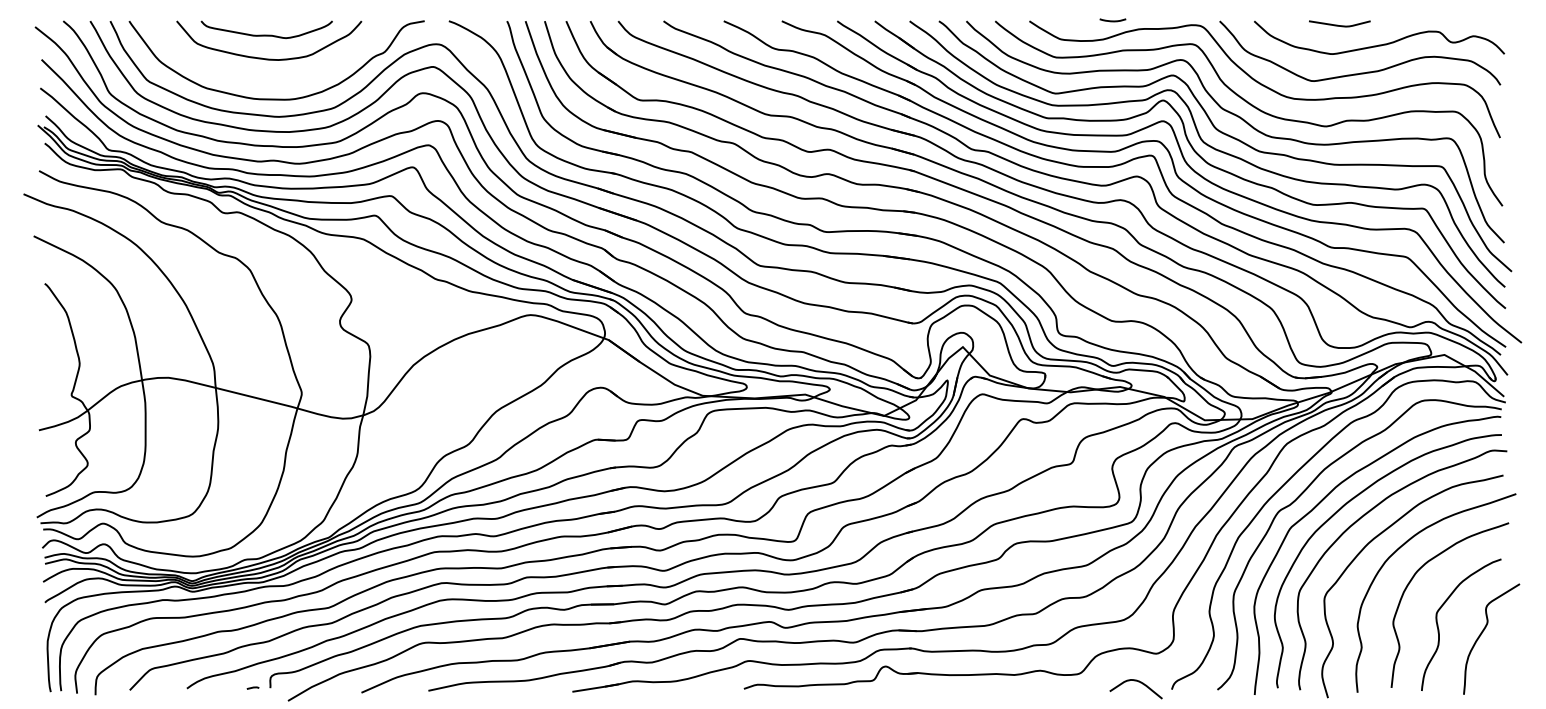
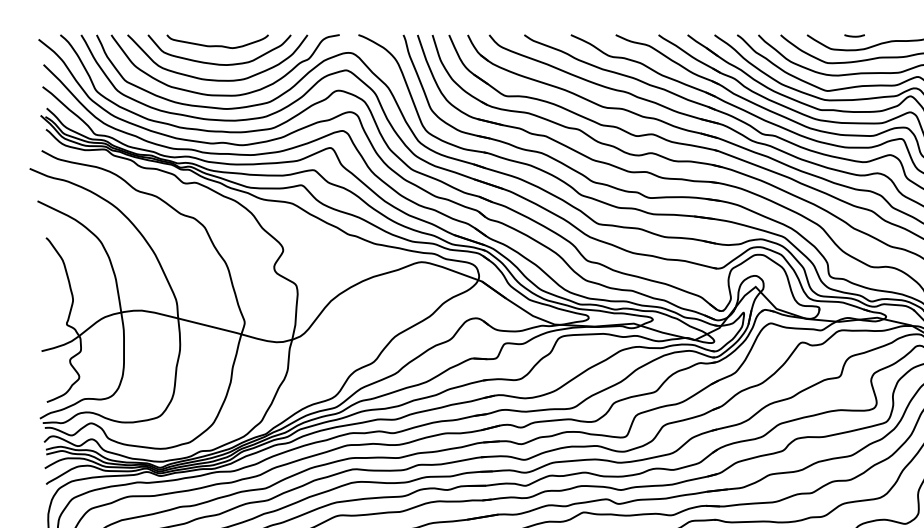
curve: (1112, 20) -> (854, 36), moved
curve: (260, 78) -> (212, 79), added

